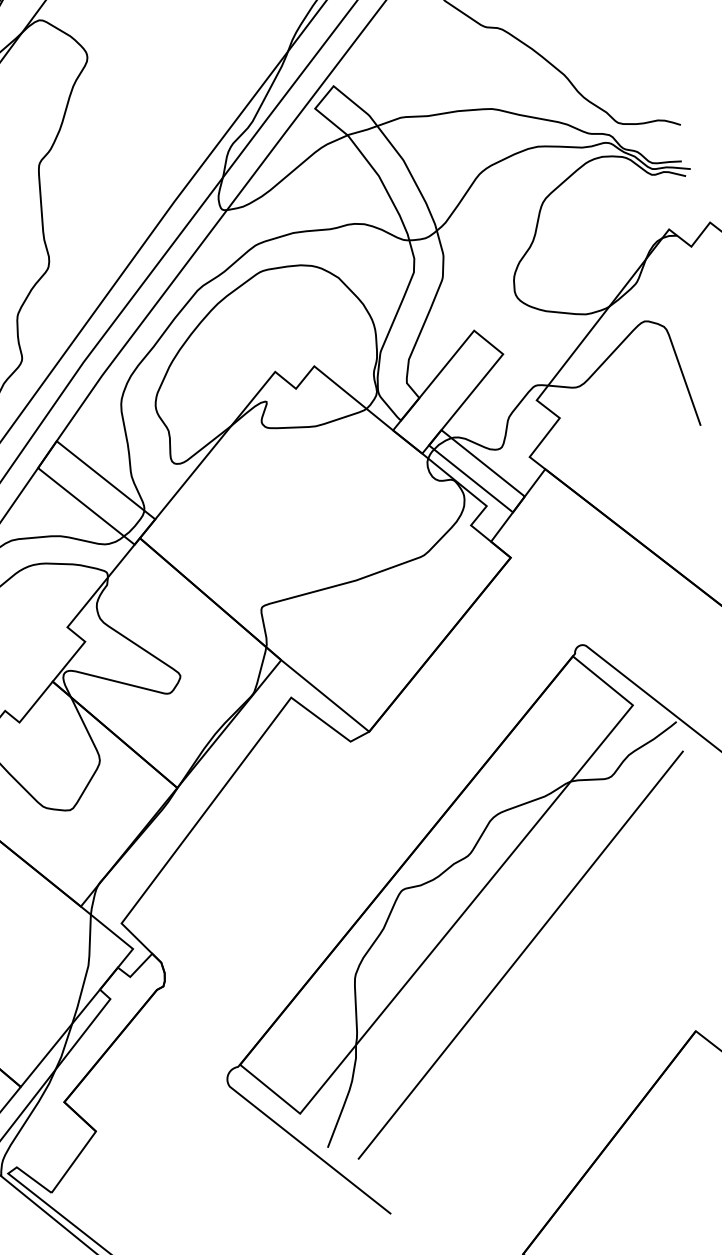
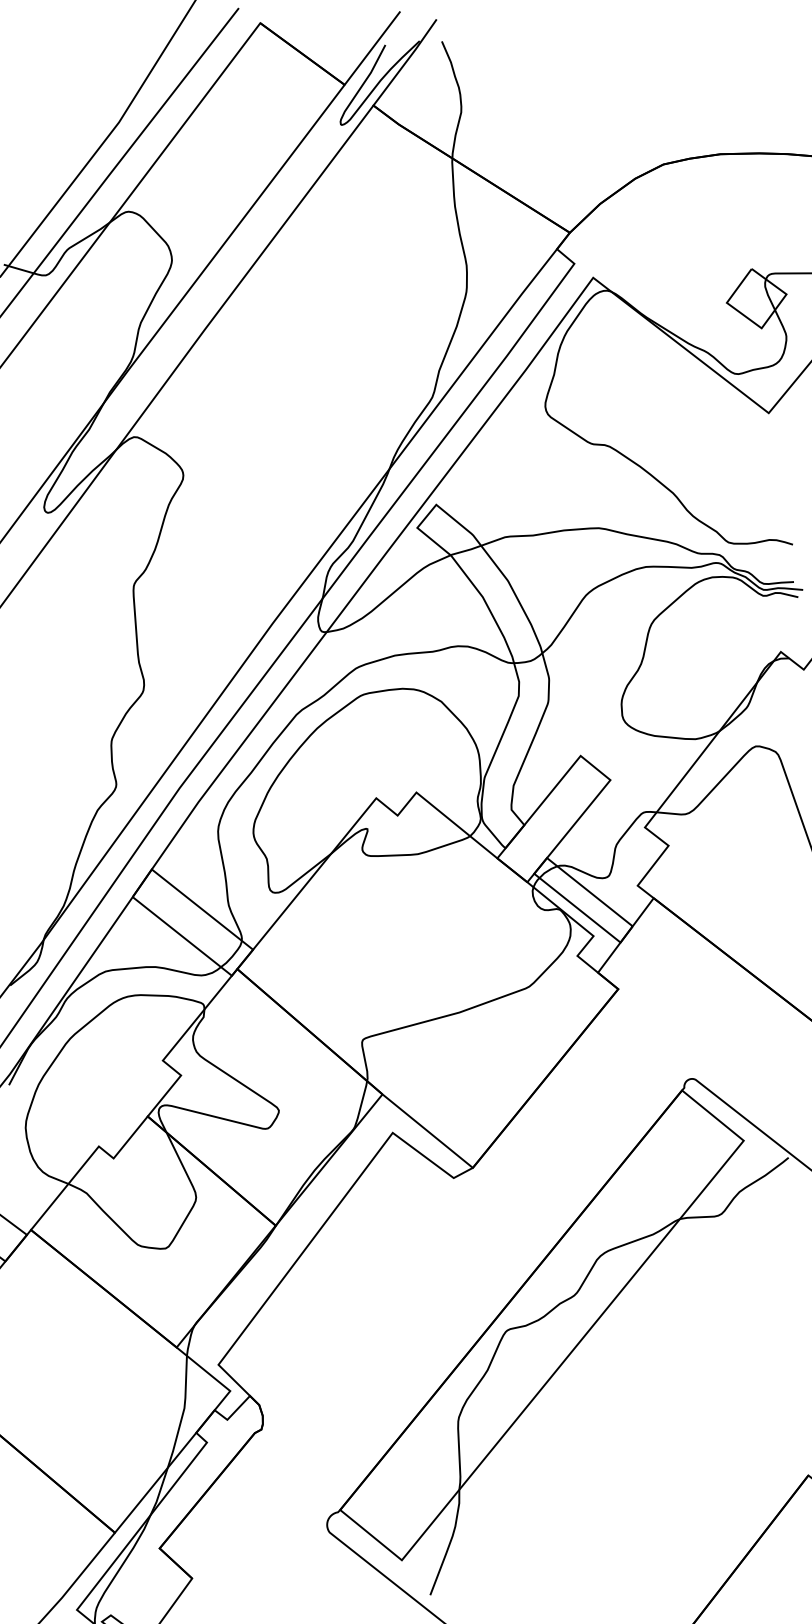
line: (520, 955) -> (628, 1397), removed

